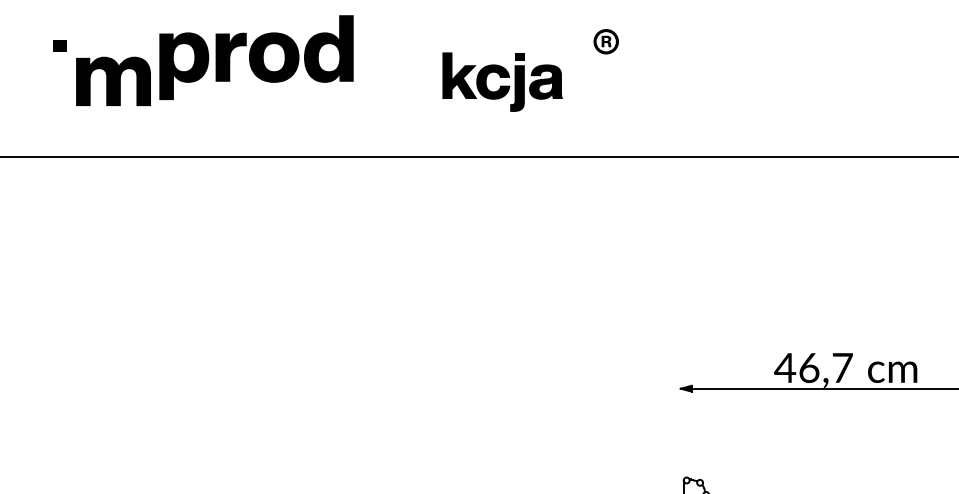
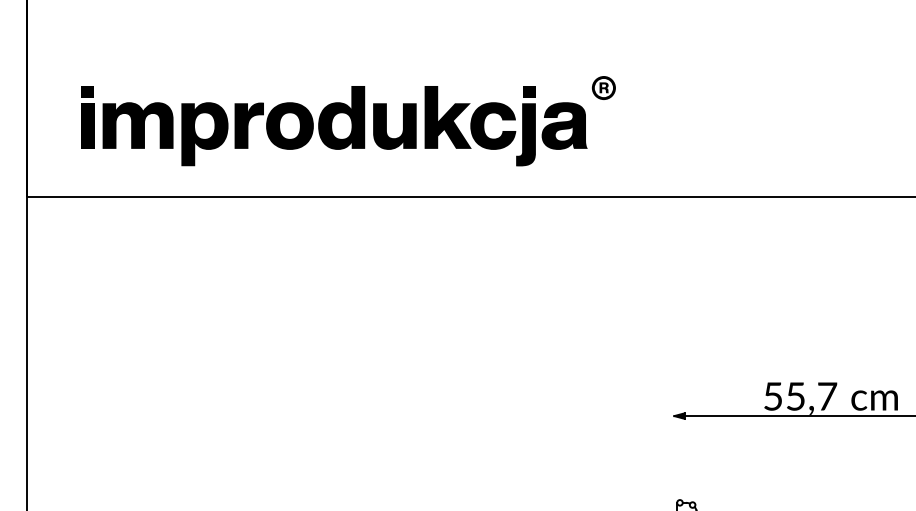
part: (256, 58) -> (273, 126), moved
fill: (60, 81) -> (87, 125), added
fill: (384, 82) -> (394, 126), added
part: (502, 82) -> (505, 126), size x1.43
text: (796, 368) -> (783, 396), 46,7 -> 55,7

